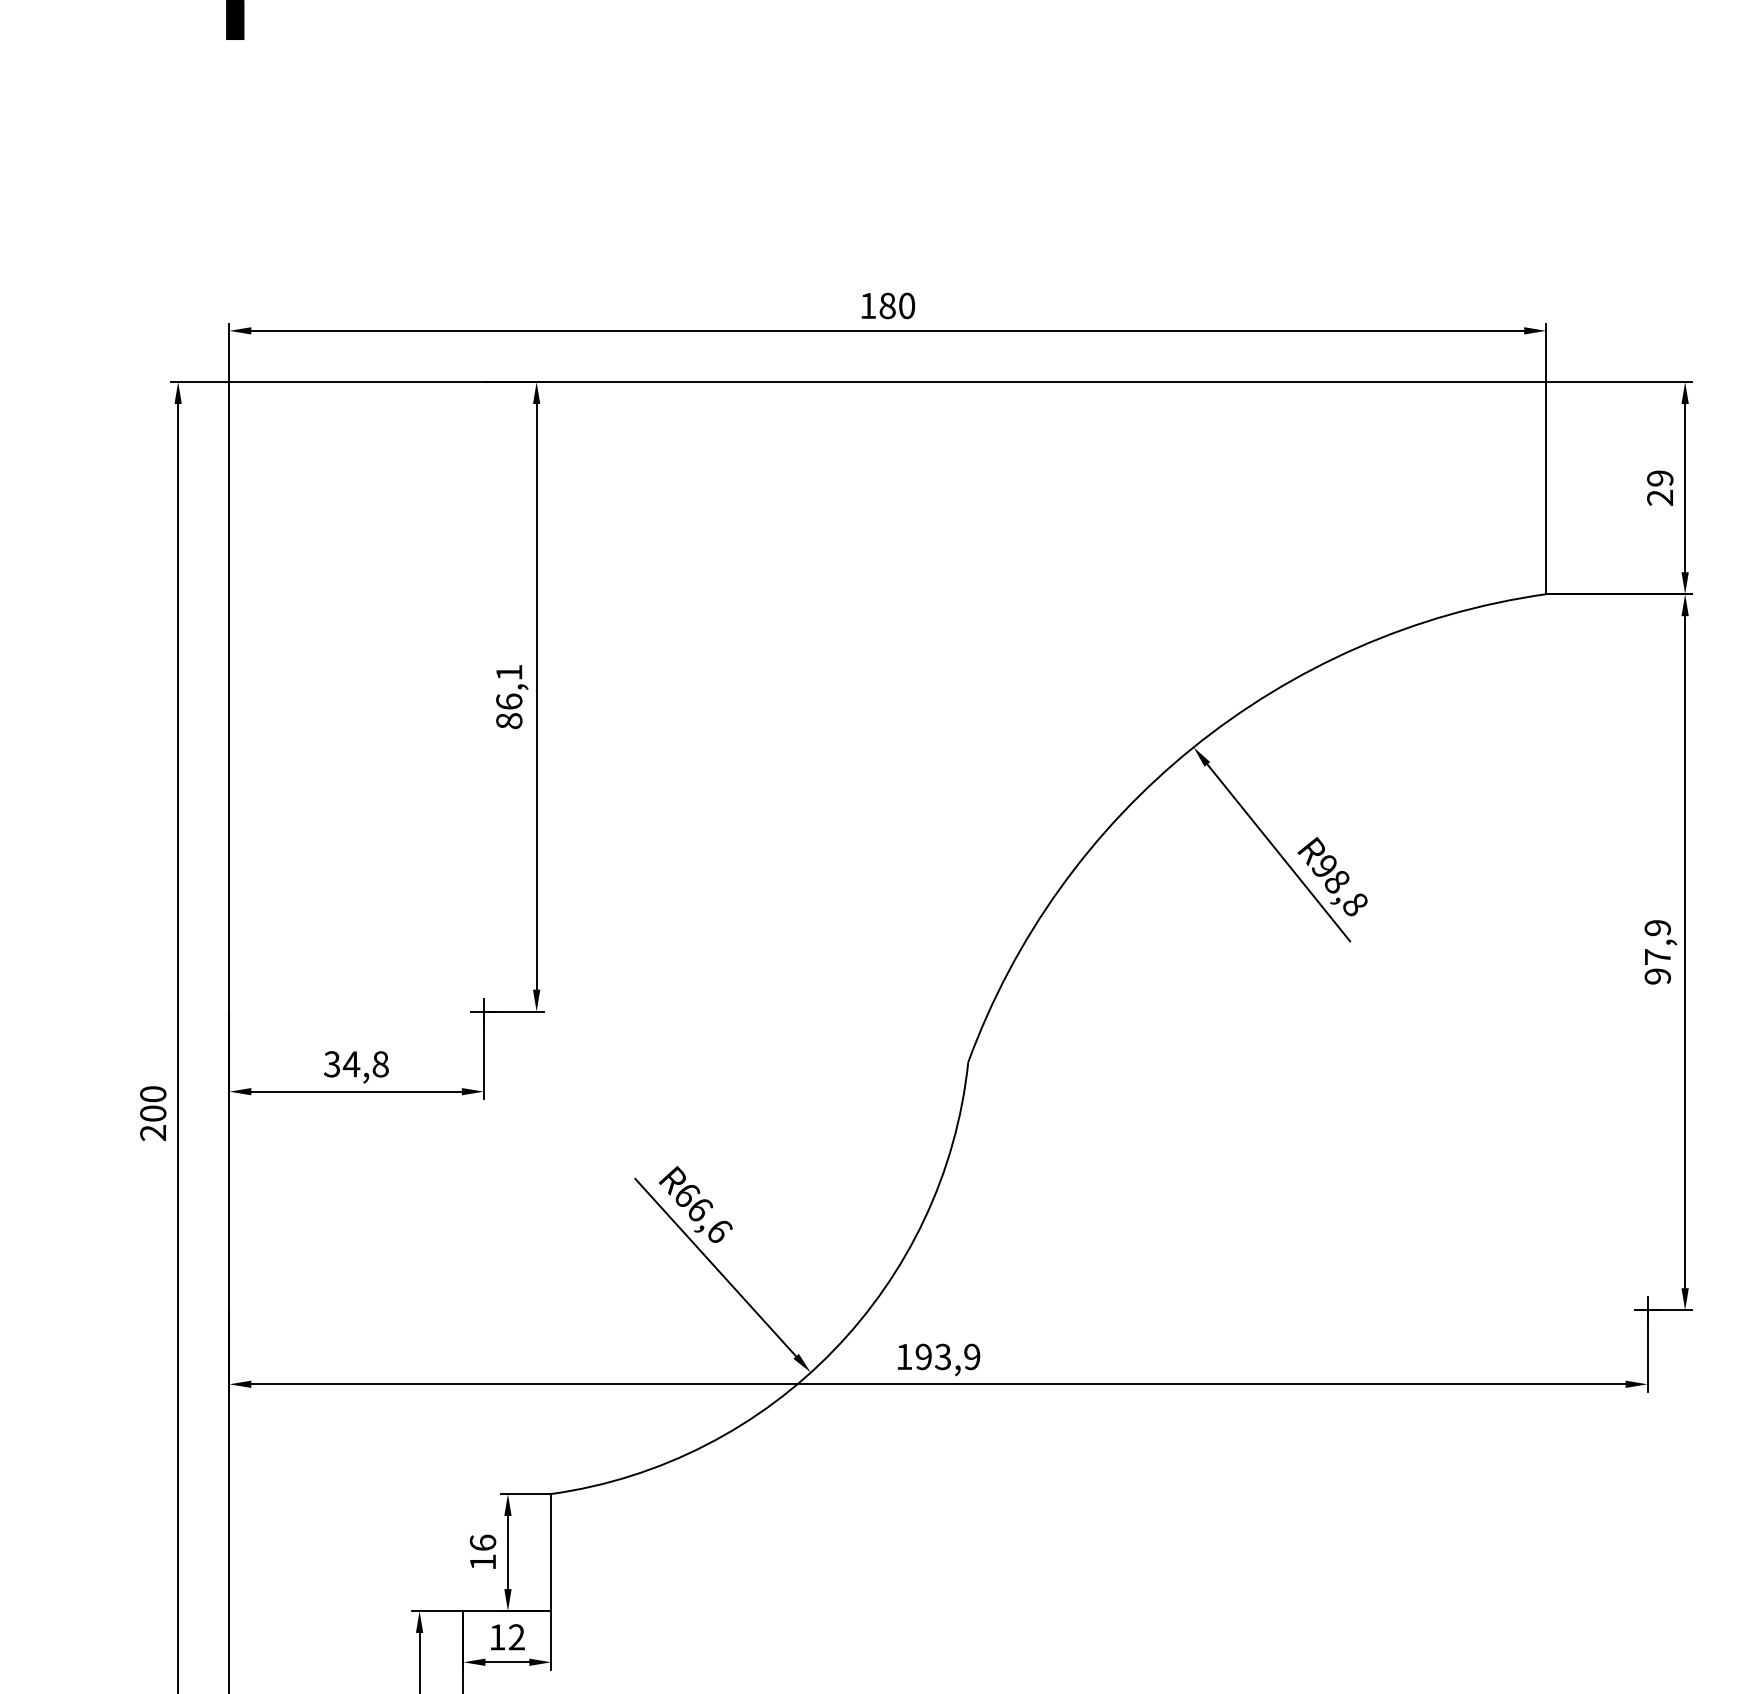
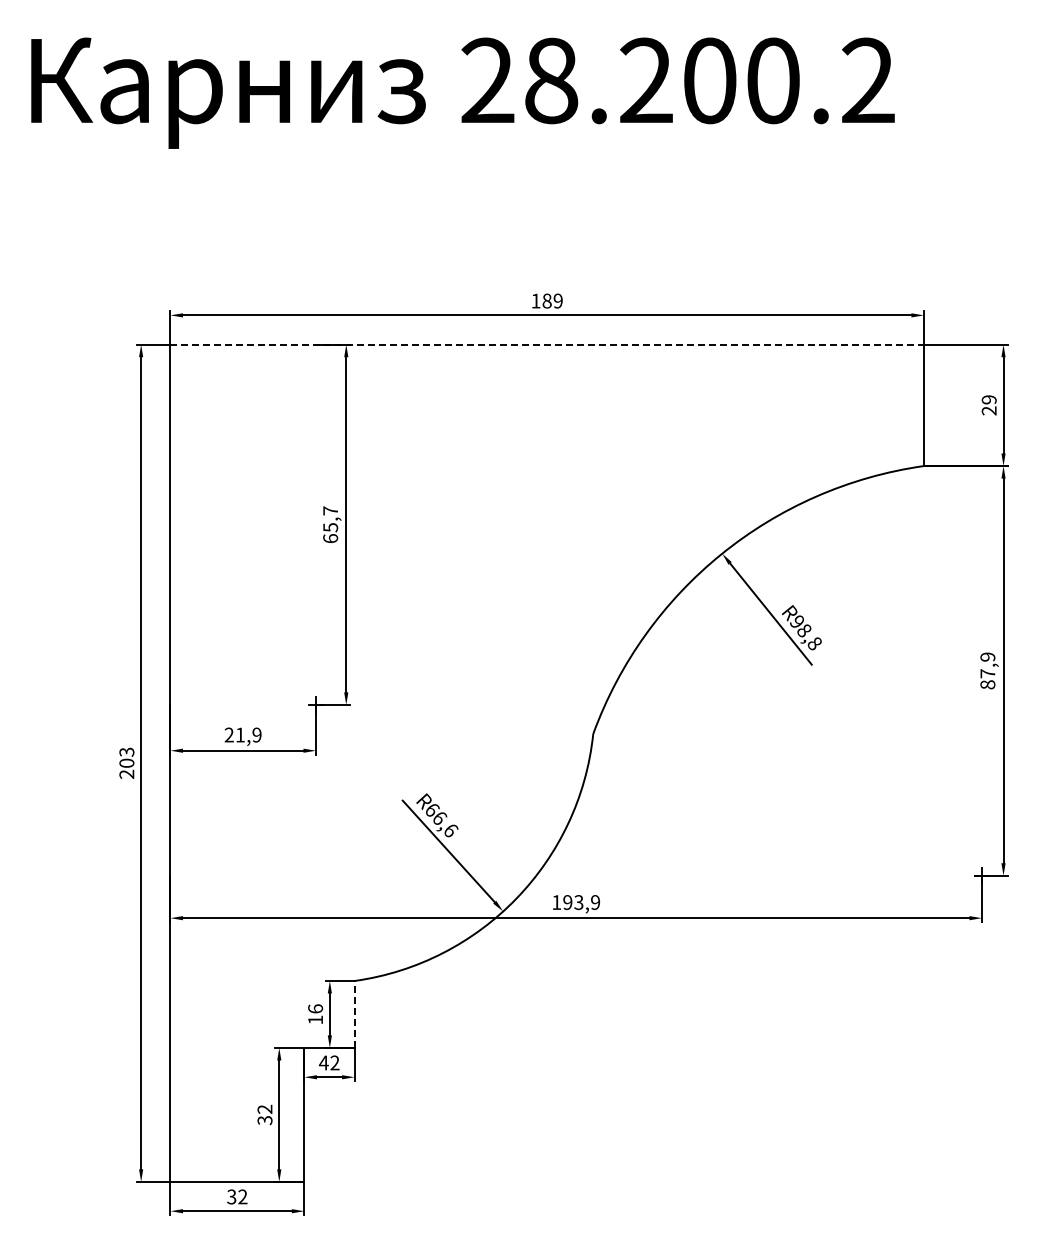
text: (905, 304) -> (557, 300), 180 -> 189
line: (888, 381) -> (547, 344), solid -> dashed
text: (509, 696) -> (330, 524), 86,1 -> 65,7
text: (1657, 975) -> (987, 684), 97,9 -> 87,9
text: (355, 1063) -> (242, 734), 34,8 -> 21,9
text: (152, 1093) -> (126, 751), 200 -> 203
line: (550, 1550) -> (354, 1013), solid -> dashed
text: (496, 1636) -> (323, 1062), 12 -> 42

